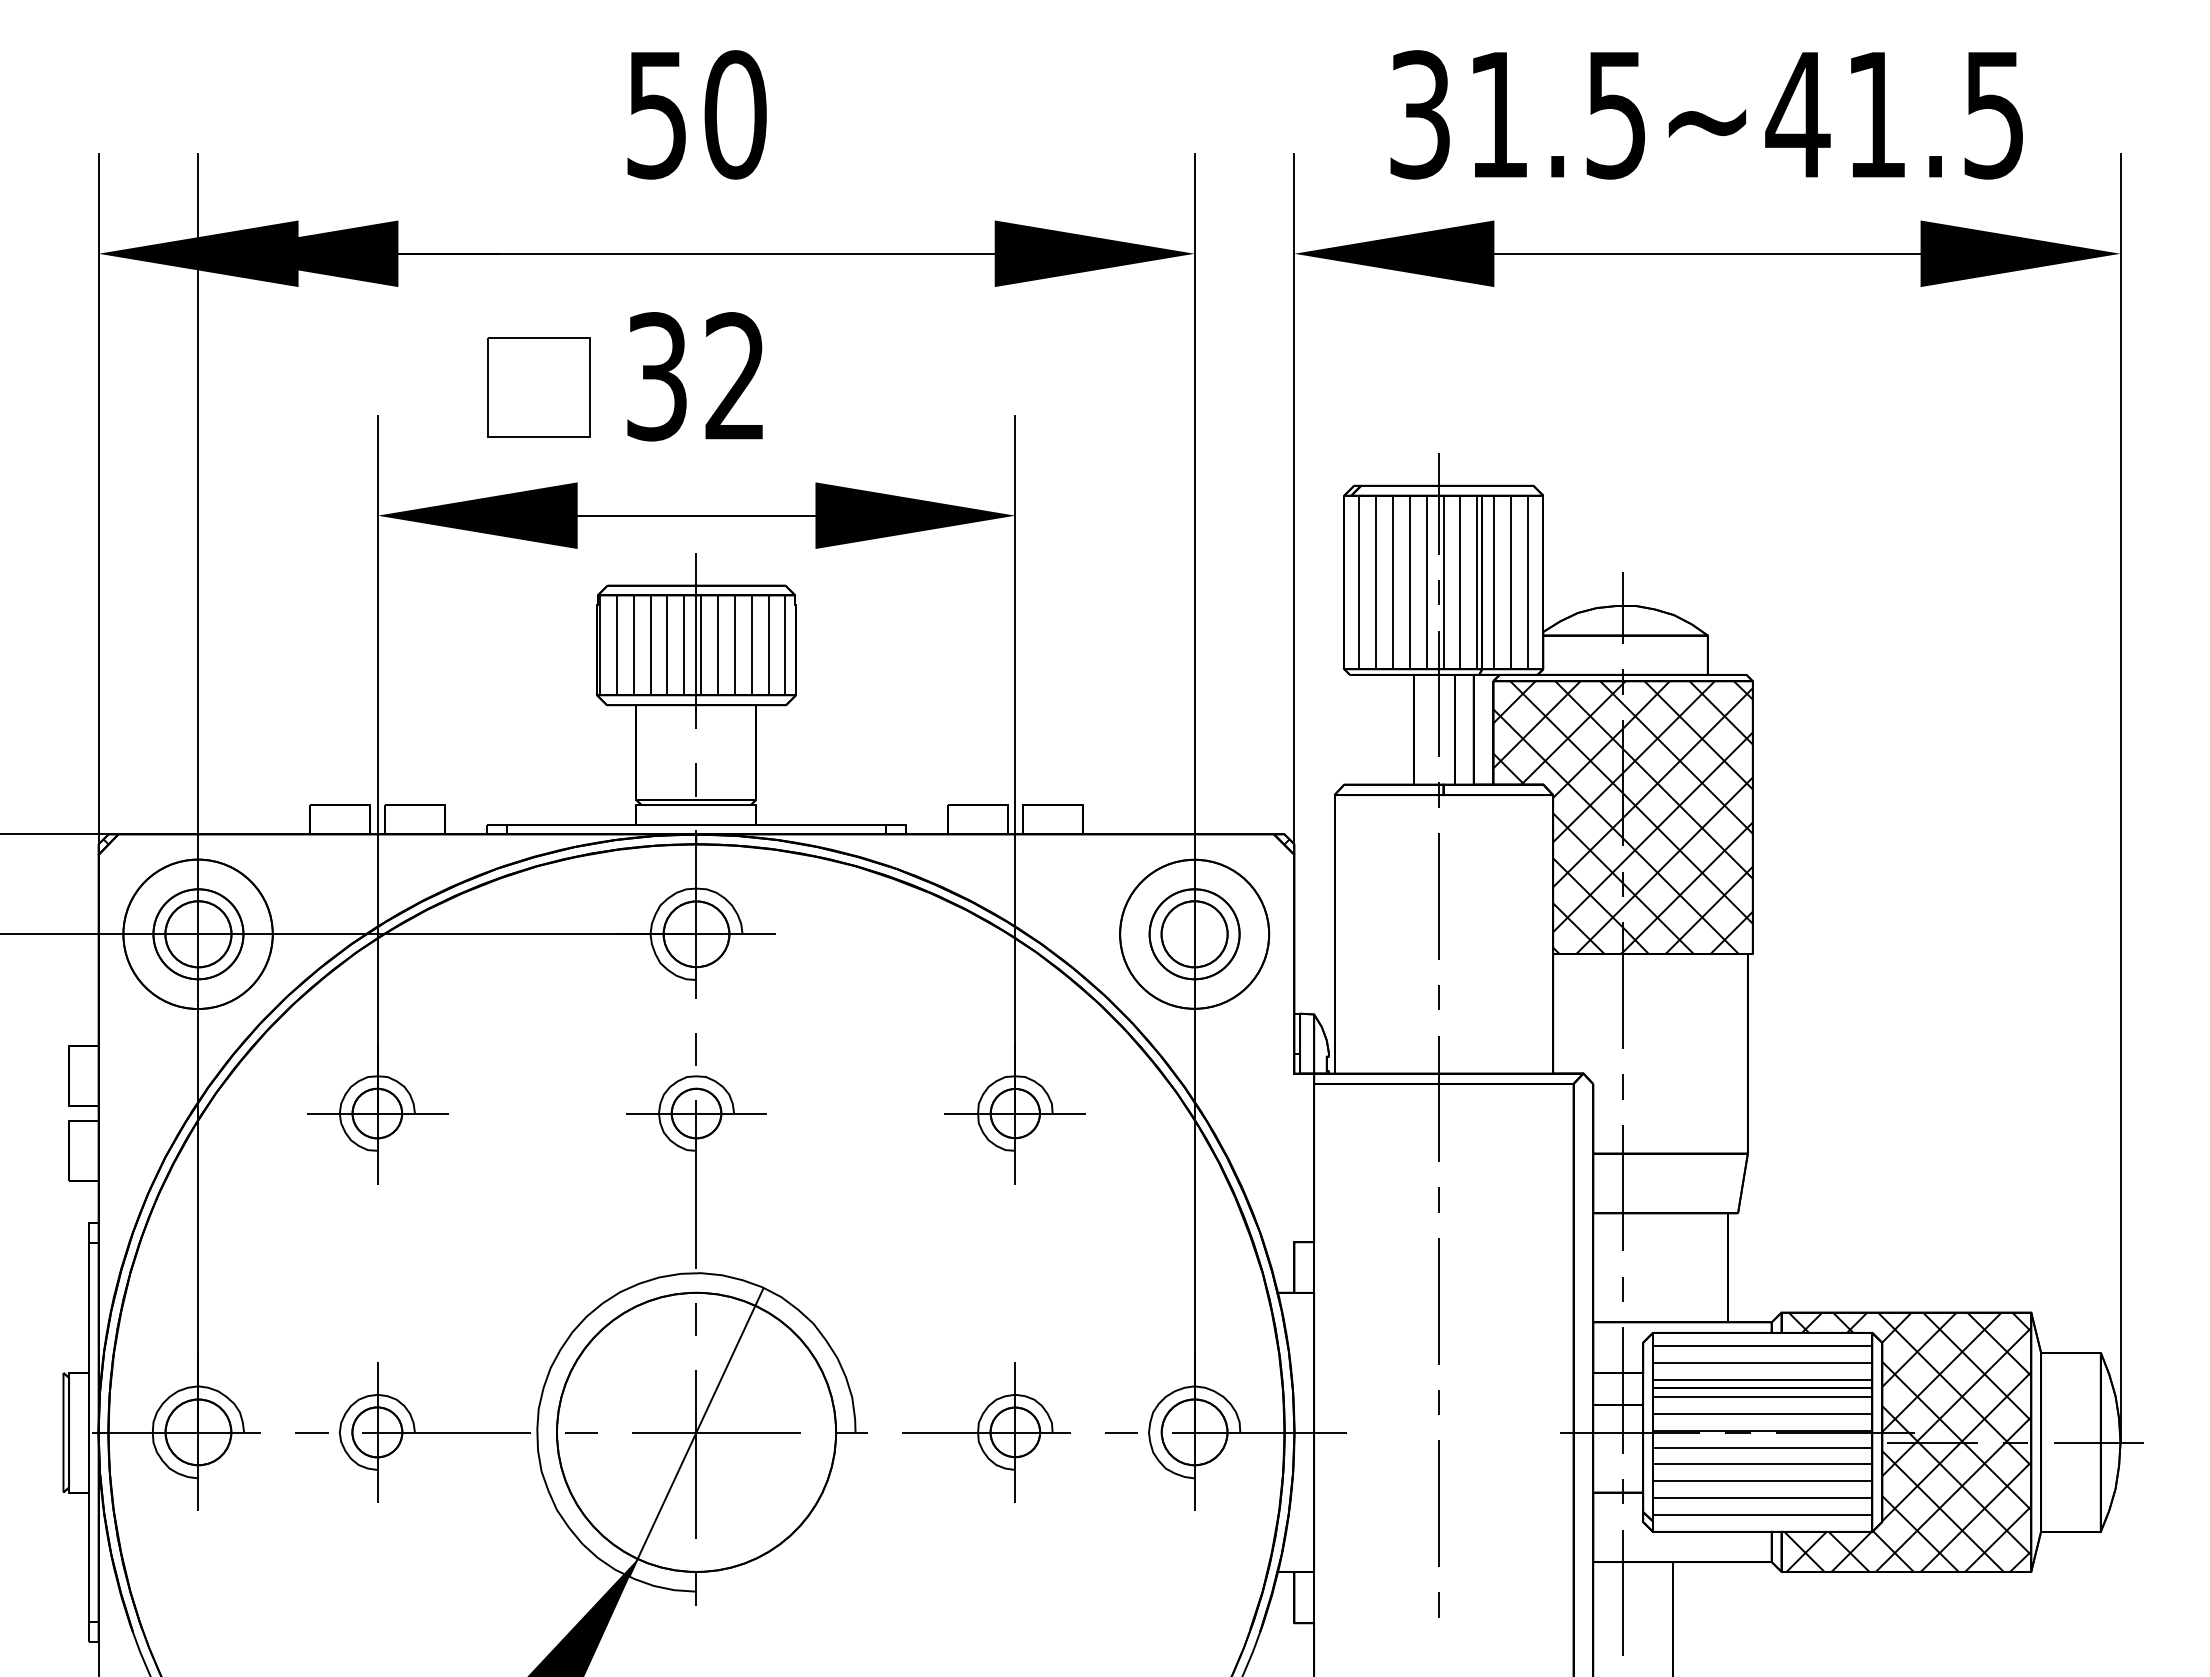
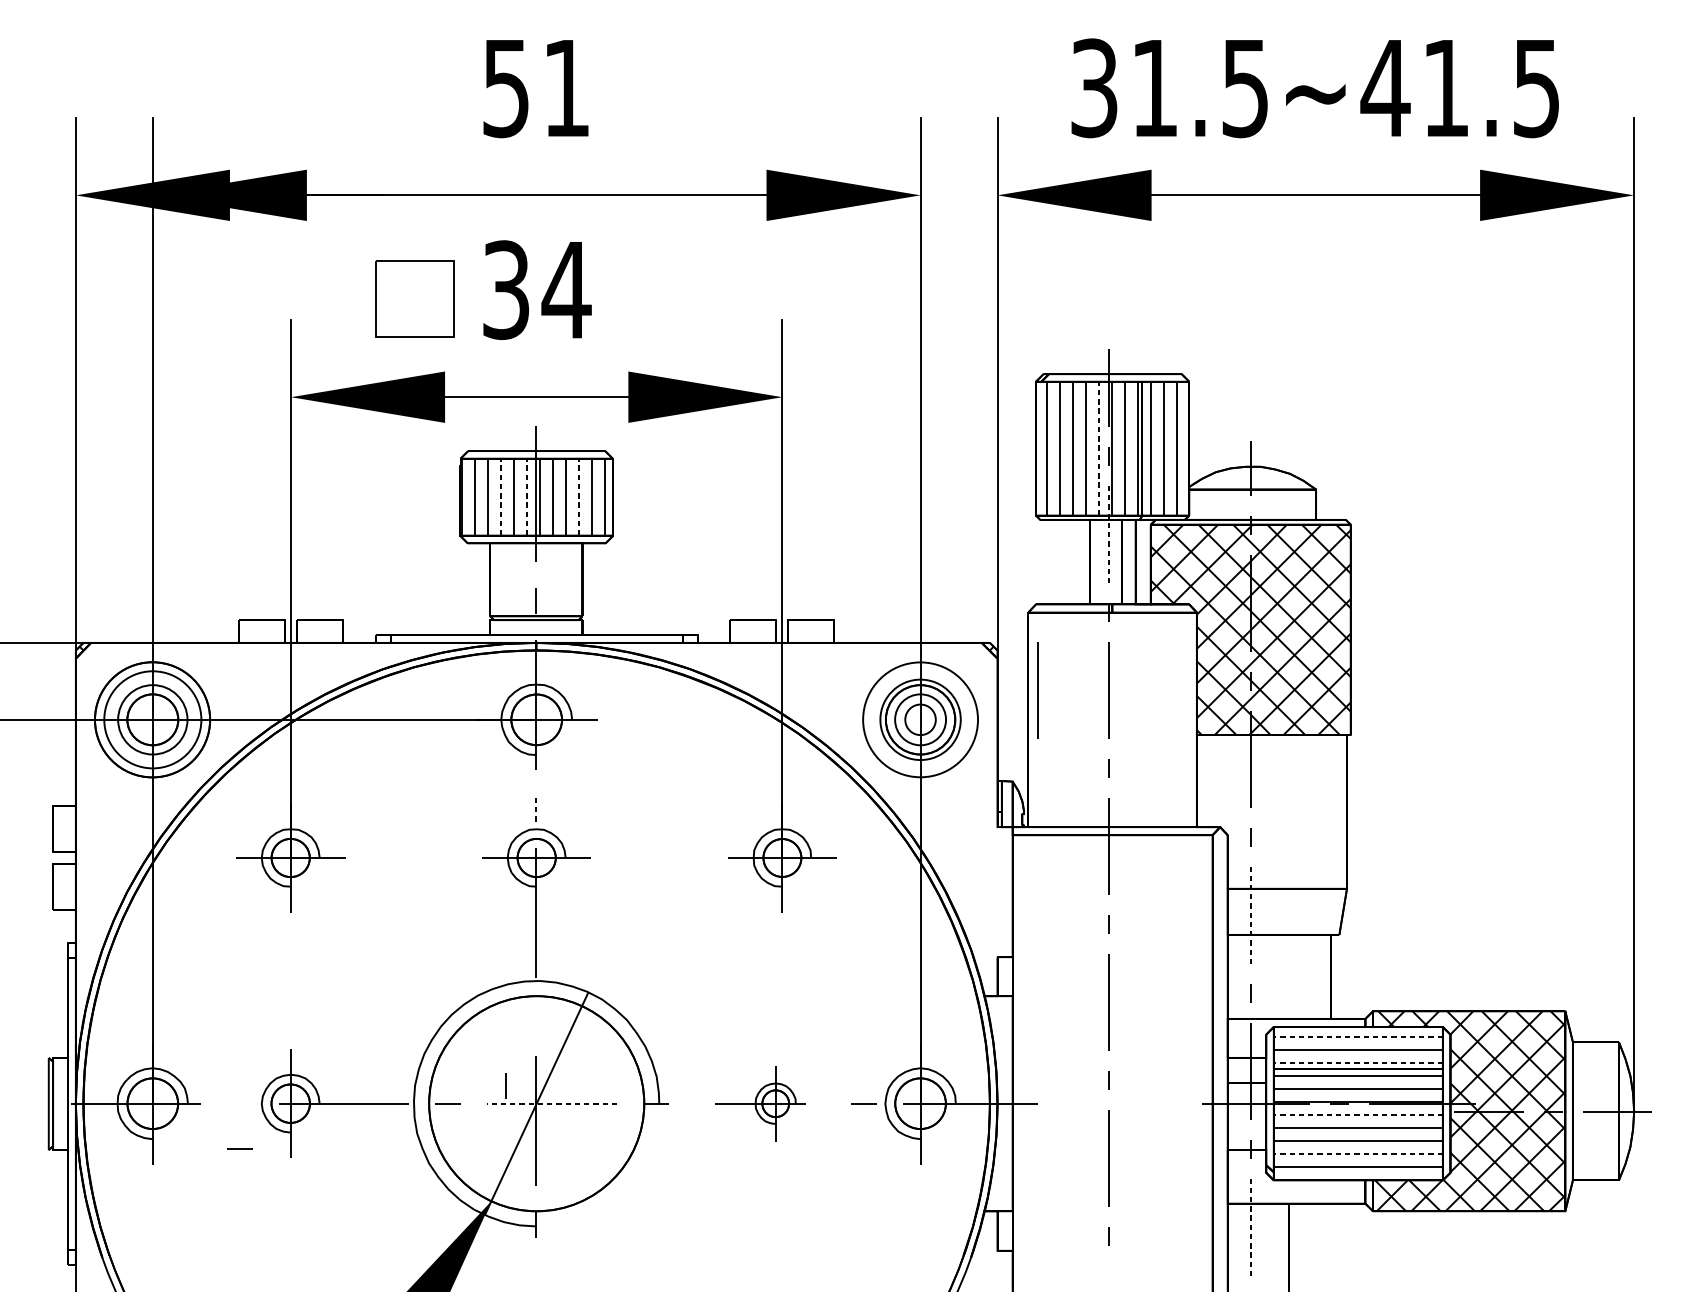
text: (735, 114) -> (566, 88), 50 -> 51
text: (735, 375) -> (566, 289), 32 -> 34
line: (1426, 582) -> (1099, 448), solid -> dashed
line: (650, 645) -> (501, 497), solid -> dashed
line: (684, 645) -> (527, 497), solid -> dashed
line: (751, 645) -> (579, 497), solid -> dashed
line: (1438, 694) -> (1108, 535), solid -> dashed
line: (1347, 896) -> (1038, 690), added
circle: (1194, 933) -> (920, 719), size x0.7
circle: (198, 934) -> (152, 719), size x1.4
circle: (1194, 934) -> (920, 719), size x0.6
line: (696, 1049) -> (536, 808), solid -> dashed
line: (1623, 1187) -> (1251, 914), solid -> dashed
line: (695, 1319) -> (505, 1086), moved
line: (1762, 1346) -> (1358, 1037), solid -> dashed
line: (1762, 1380) -> (1358, 1063), solid -> dashed
line: (311, 1432) -> (239, 1149), moved
line: (716, 1432) -> (552, 1103), solid -> dashed
part: (986, 1432) -> (760, 1103), size x0.7
line: (1762, 1447) -> (1358, 1115), solid -> dashed
line: (1762, 1498) -> (1358, 1154), solid -> dashed
line: (1623, 1592) -> (1251, 1227), solid -> dashed

